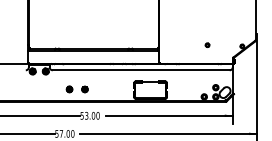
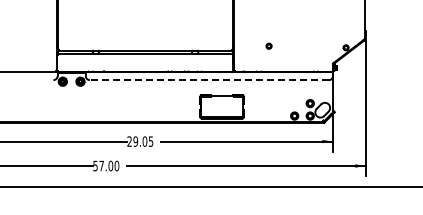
part: (207, 44) -> (268, 45), moved
line: (141, 70) -> (209, 80), solid -> dashed
part: (69, 89) -> (112, 105), removed
part: (85, 89) -> (133, 105), removed
text: (90, 115) -> (140, 141), 53.00 -> 29.05

